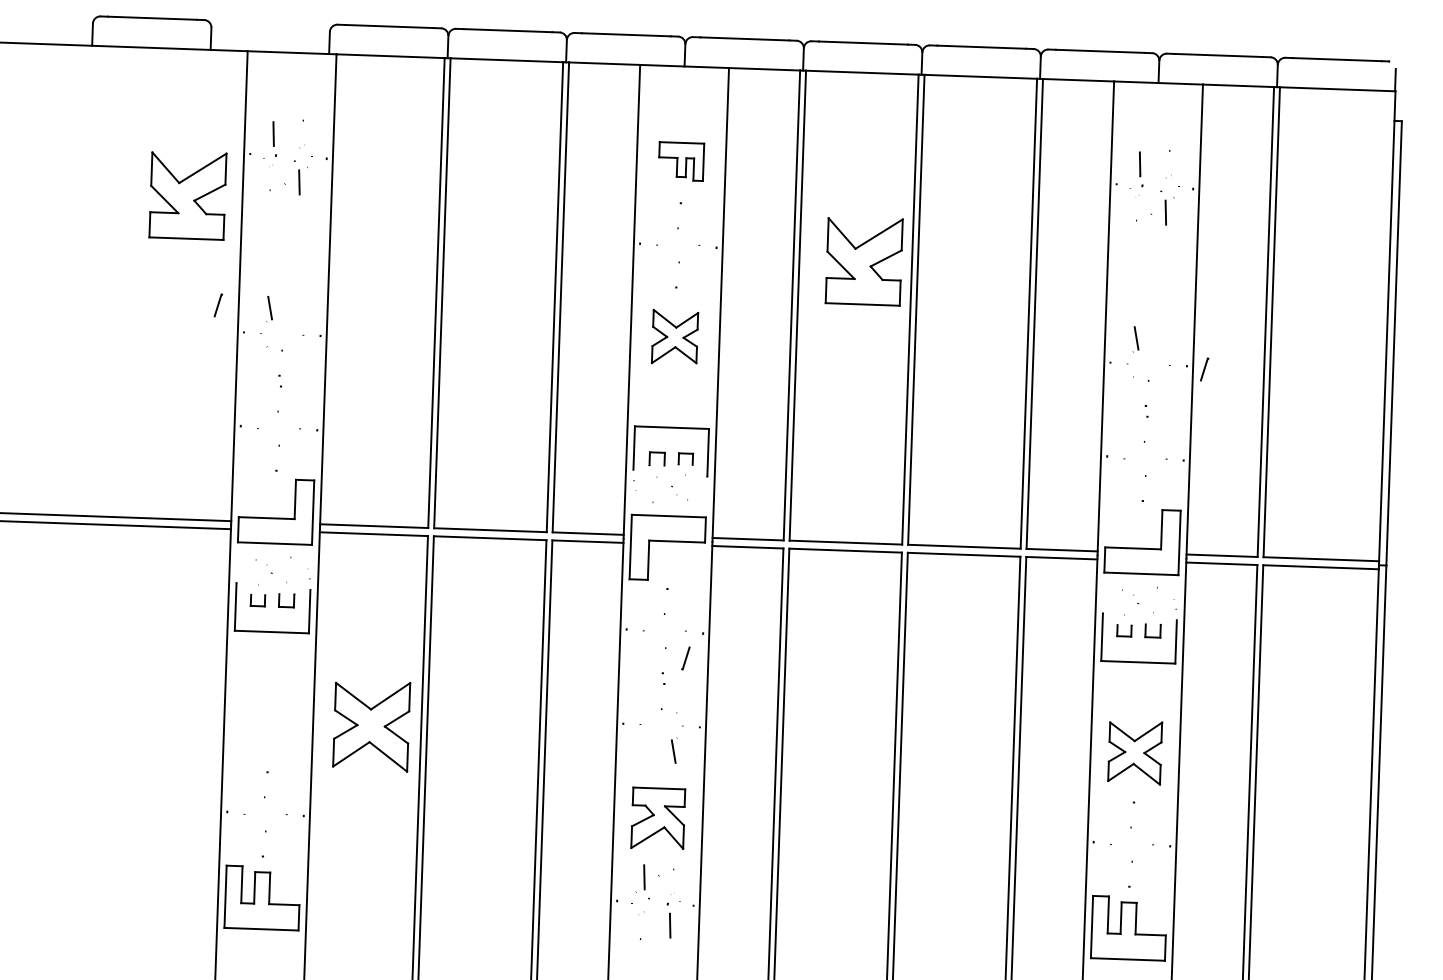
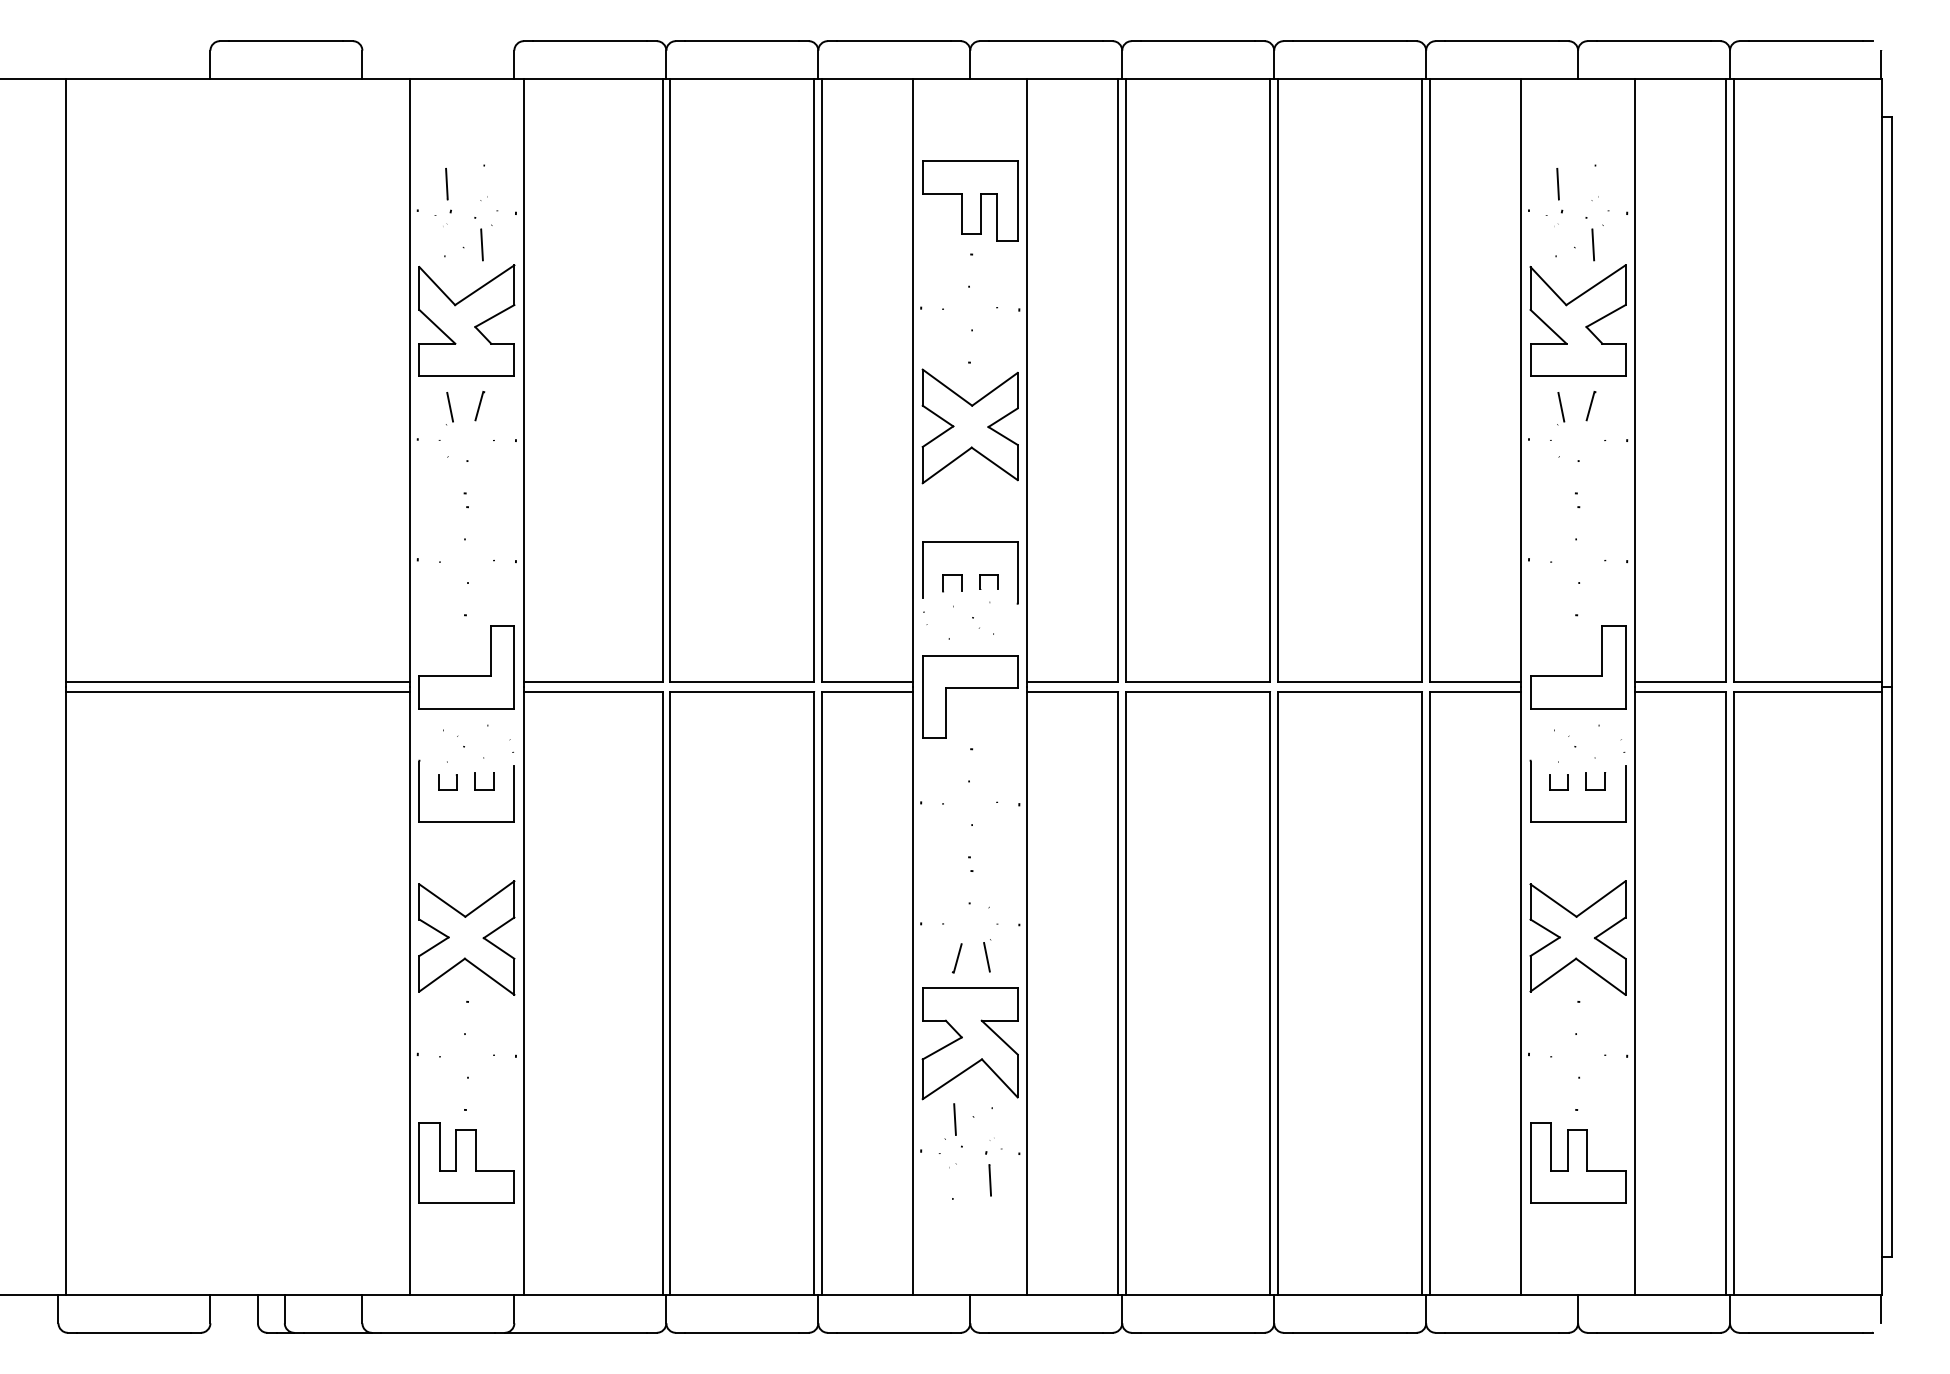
part: (681, 161) -> (970, 200), size x1.67
part: (187, 195) -> (466, 320), moved
part: (863, 261) -> (1577, 320), moved
part: (218, 305) -> (479, 406), moved
part: (674, 337) -> (969, 426), size x1.67
line: (1204, 369) -> (1590, 406), moved
part: (685, 658) -> (956, 958), moved
part: (371, 725) -> (466, 937), moved
part: (1134, 752) -> (1577, 937), size x1.43
part: (657, 818) -> (969, 1043), size x1.43

